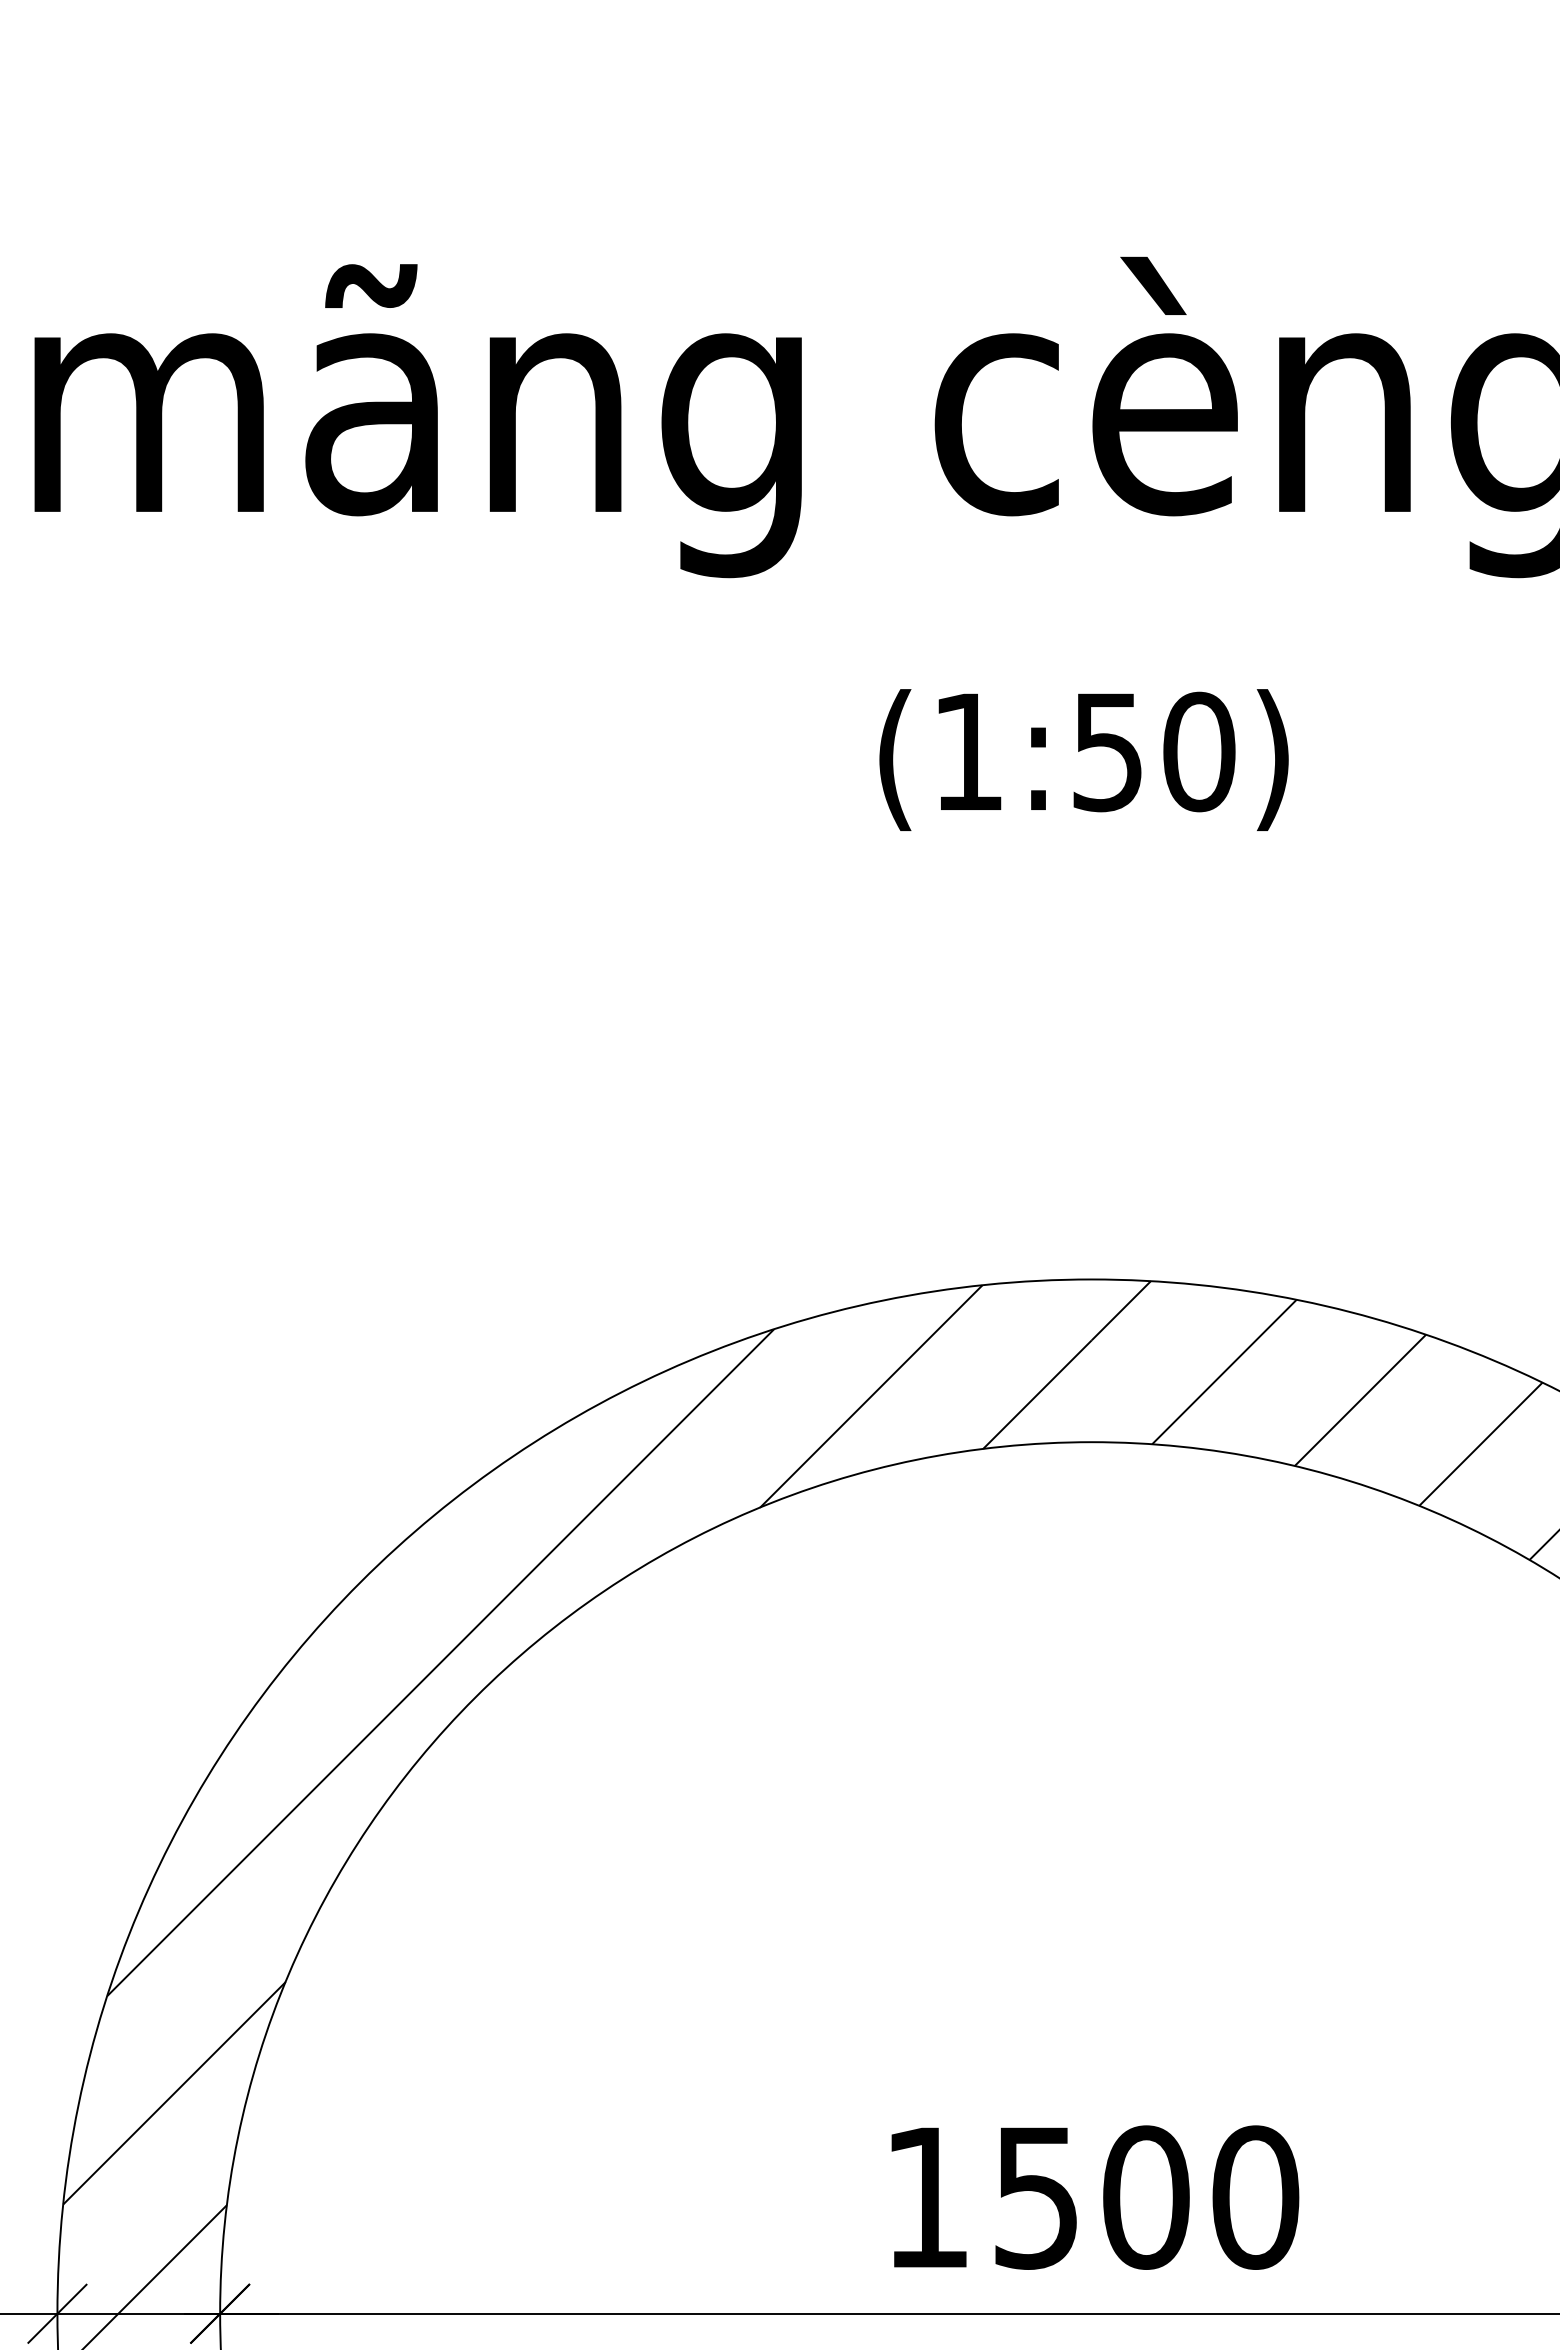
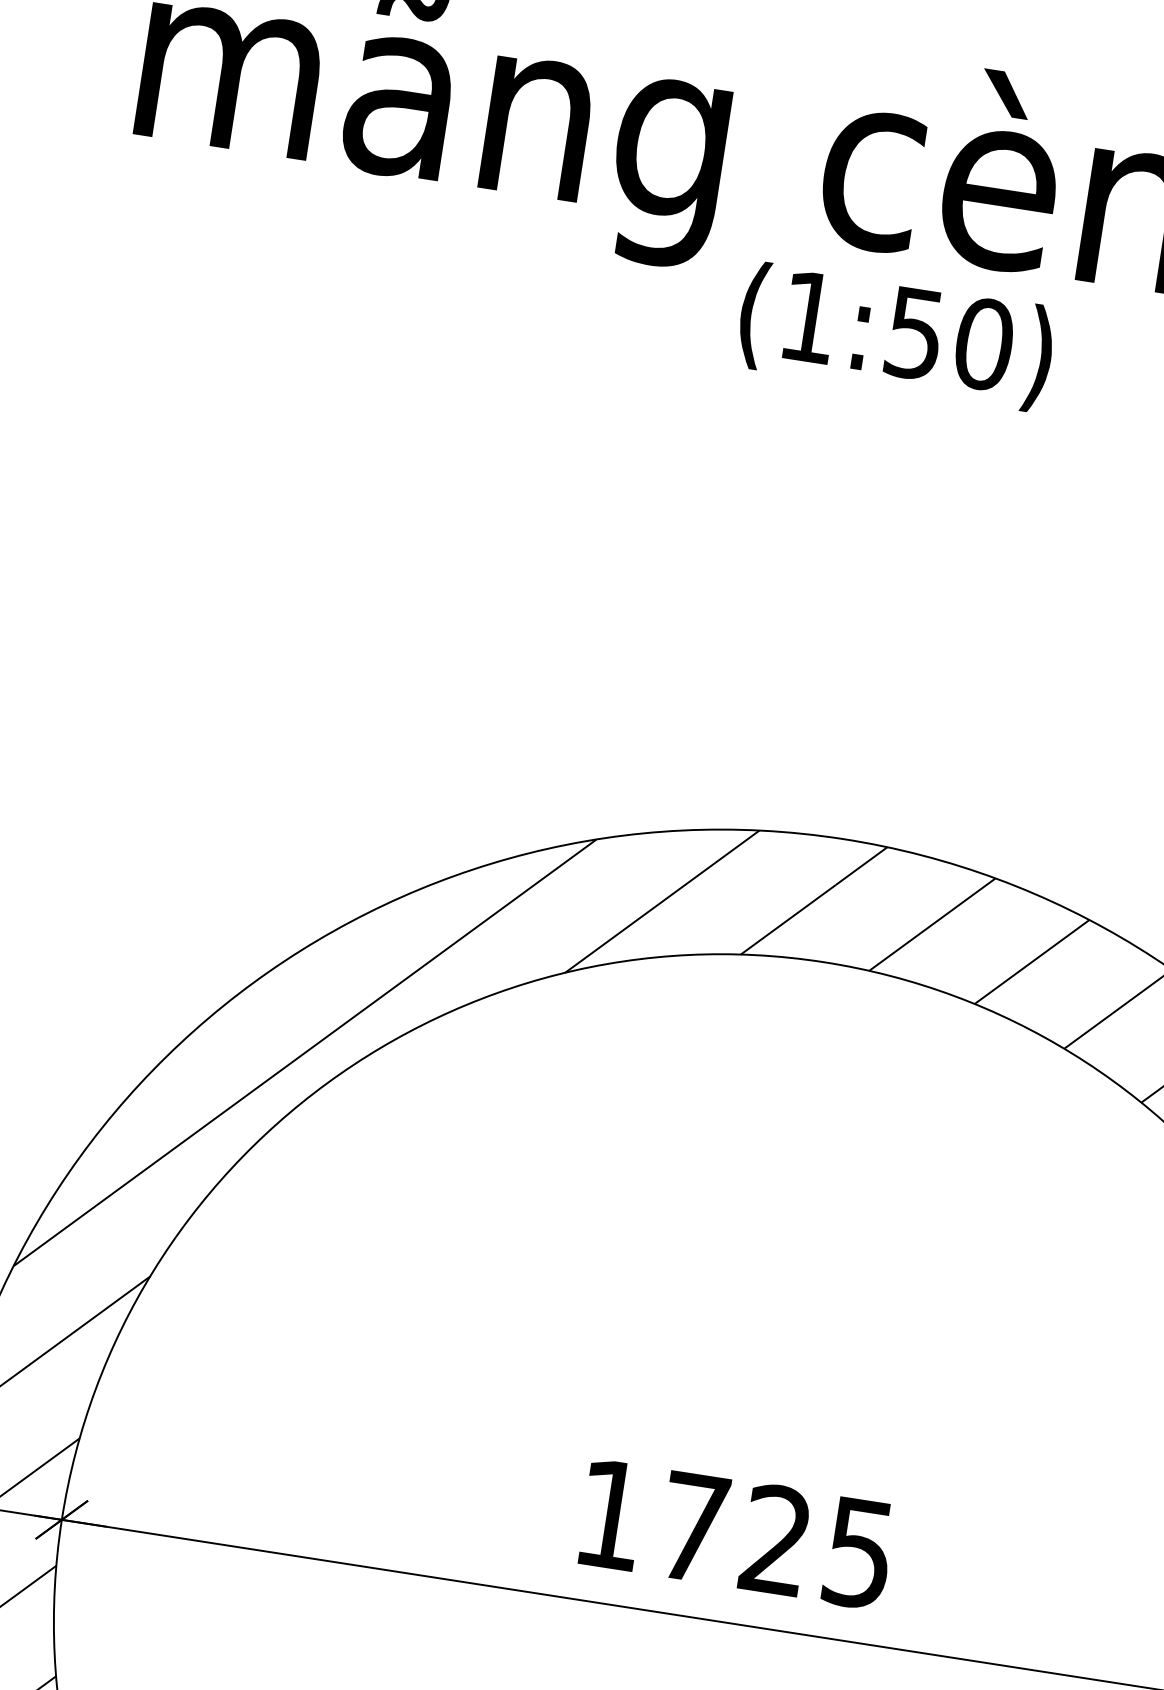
text: (1083, 759) -> (895, 336), moved
text: (1147, 2197) -> (777, 1540), 1500 -> 1725

